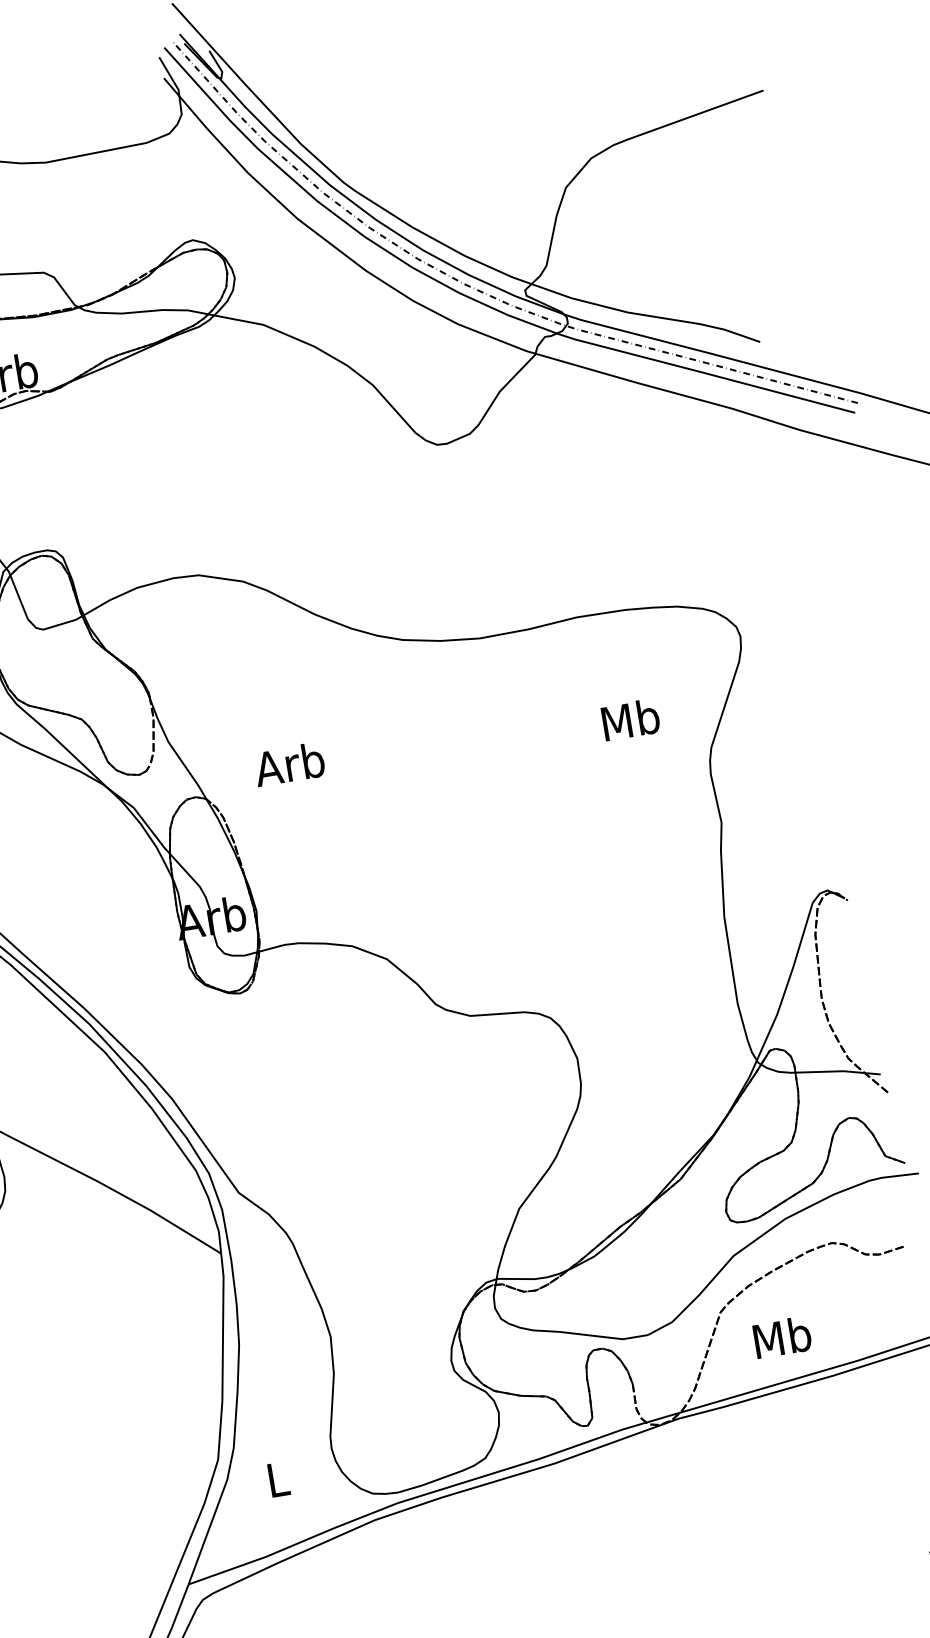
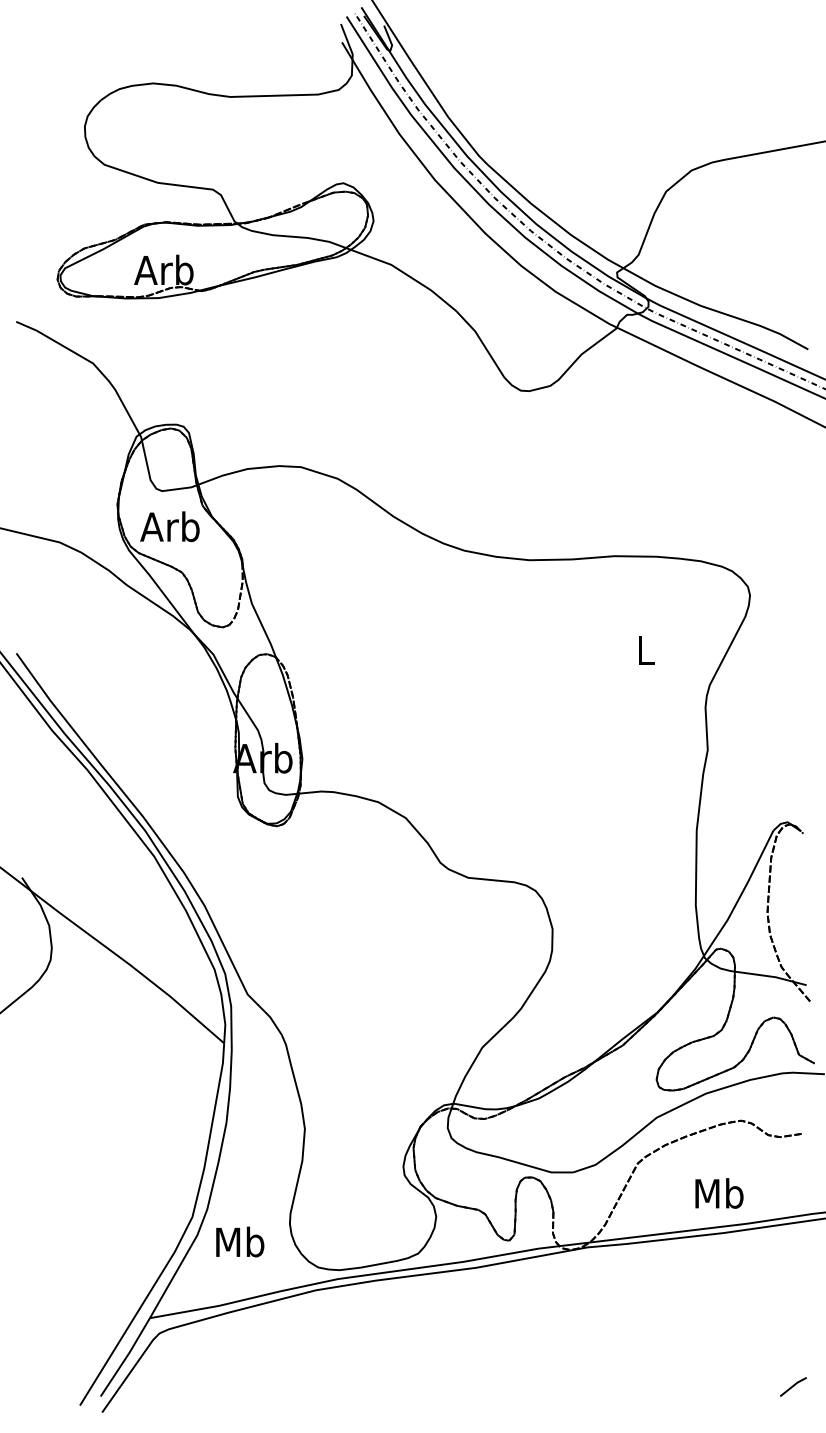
text: (630, 720) -> (645, 650), Mb -> L
text: (288, 764) -> (169, 526), moved
text: (782, 1337) -> (719, 1193), moved
text: (278, 1478) -> (240, 1241), L -> Mb

